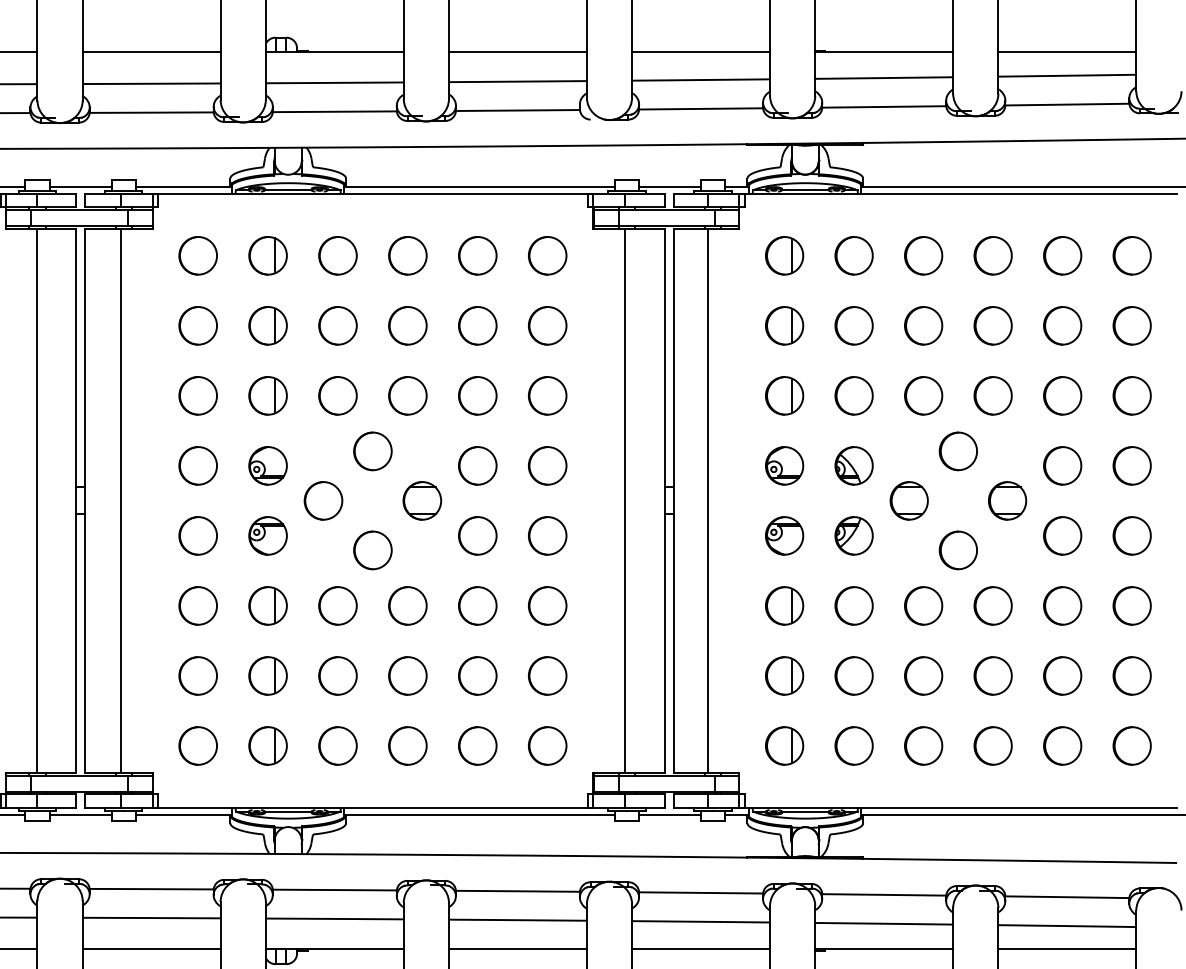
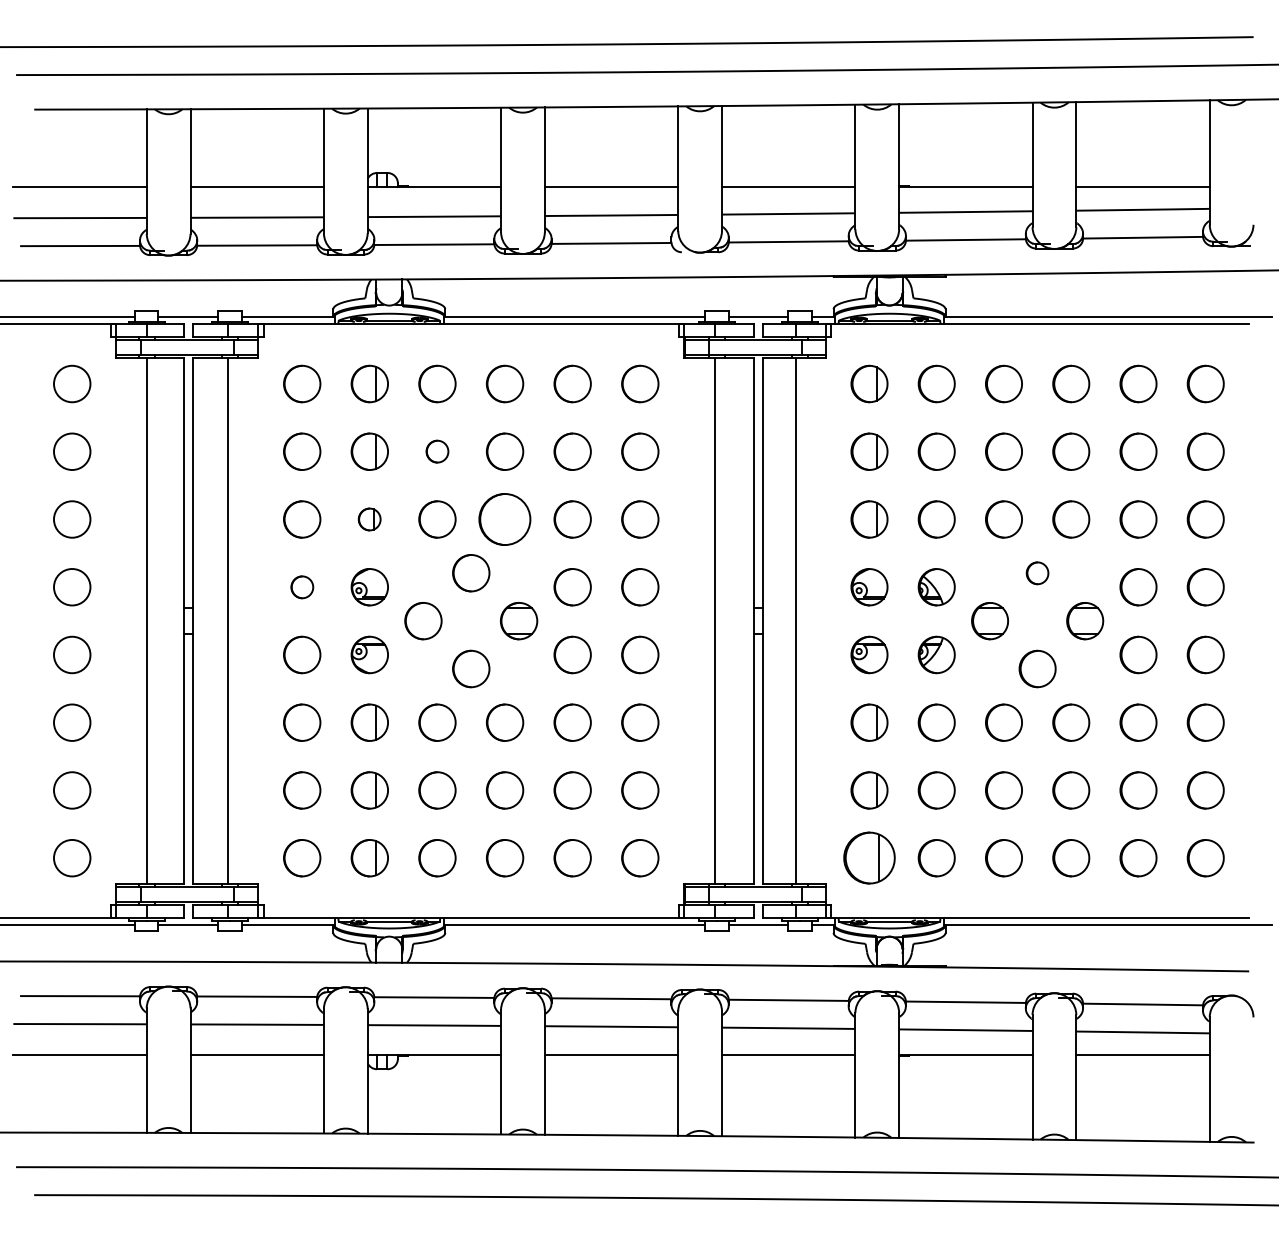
circle: (338, 325) -> (437, 451), size x0.6
part: (267, 395) -> (369, 519), size x0.6
circle: (408, 395) -> (505, 519), size x1.4
part: (958, 451) -> (1037, 573), size x0.6
circle: (198, 466) -> (302, 587), size x0.6
part: (784, 746) -> (869, 858), size x1.4

